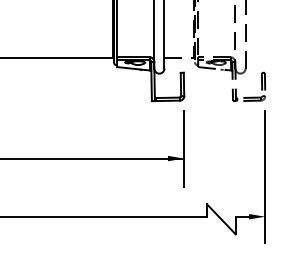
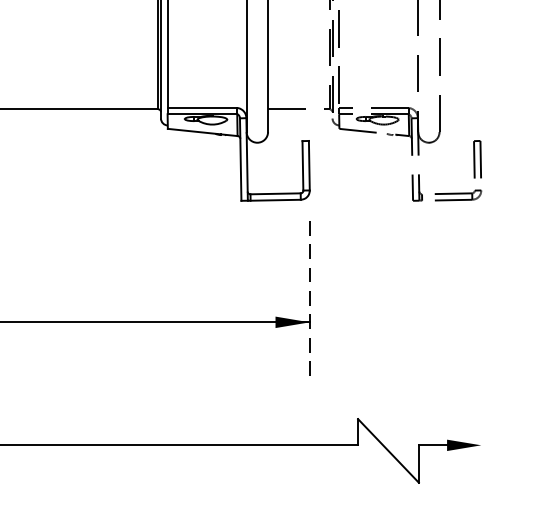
line: (184, 149) -> (310, 303), solid -> dashed
line: (265, 176) -> (481, 360), removed

